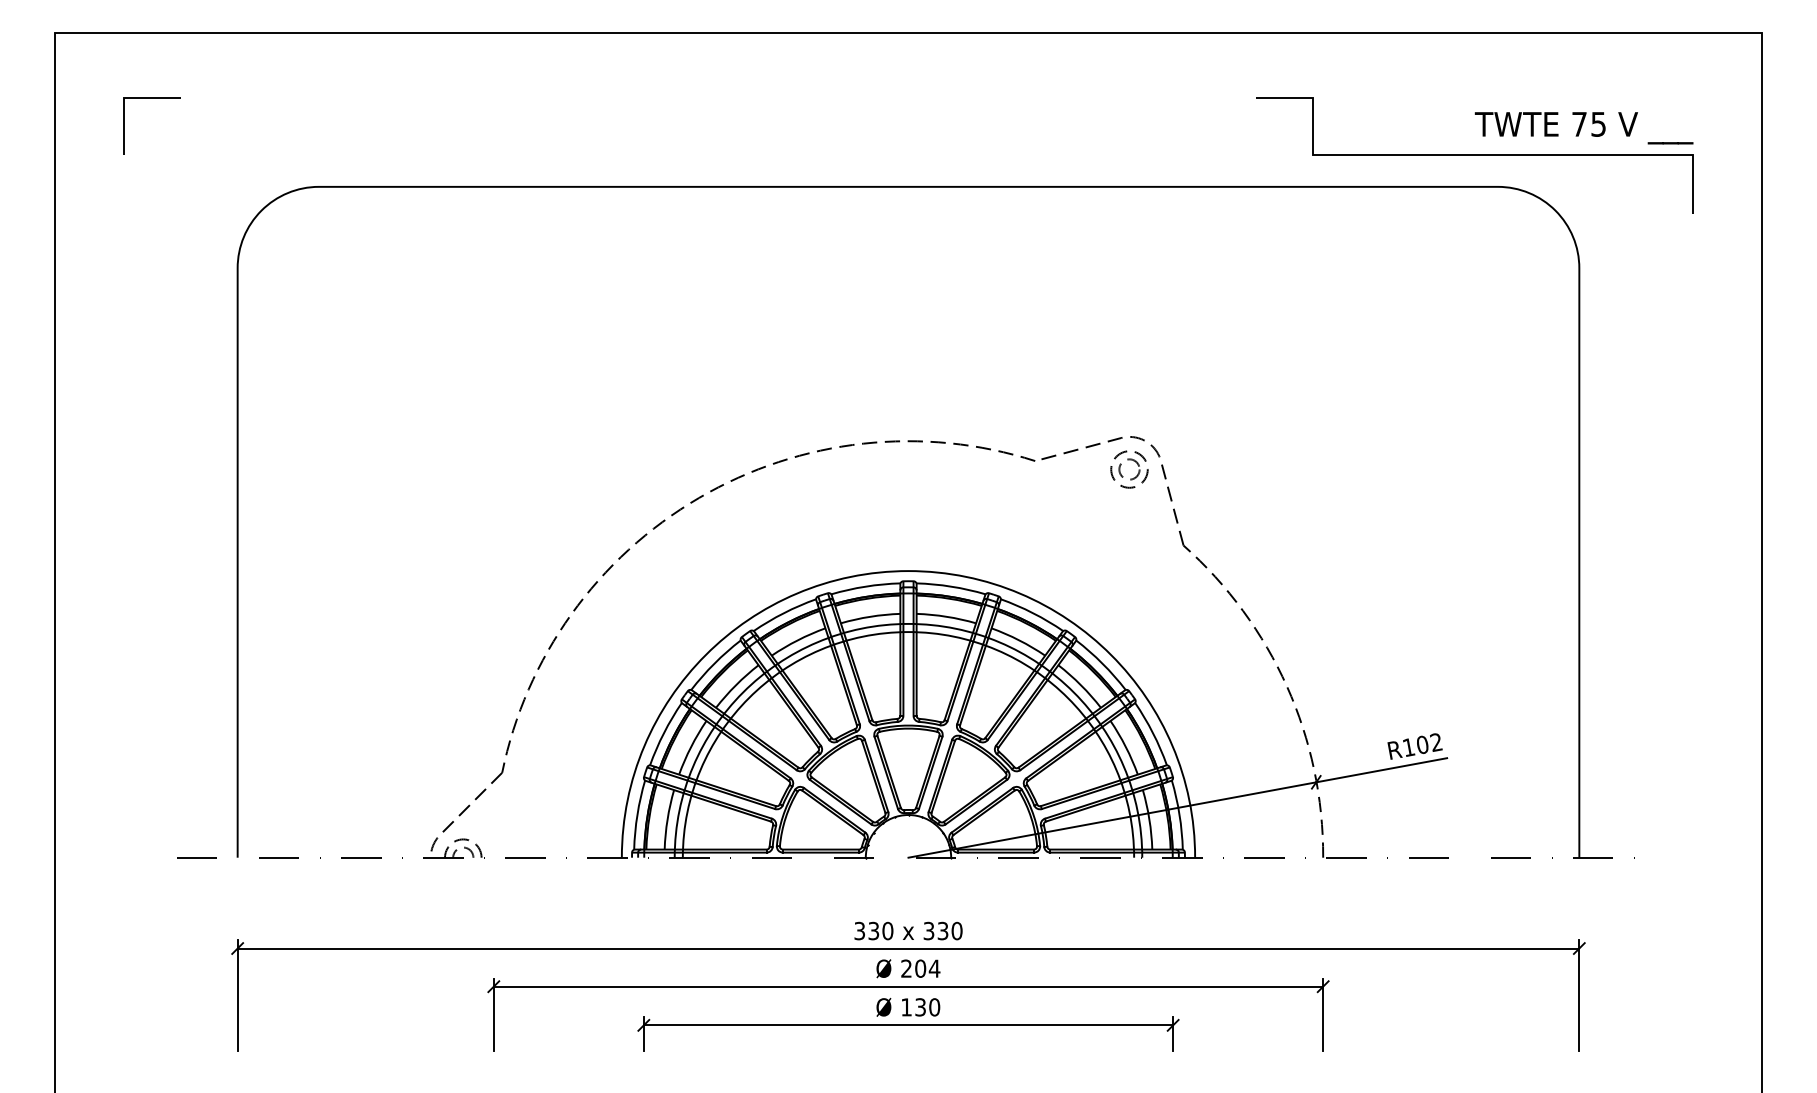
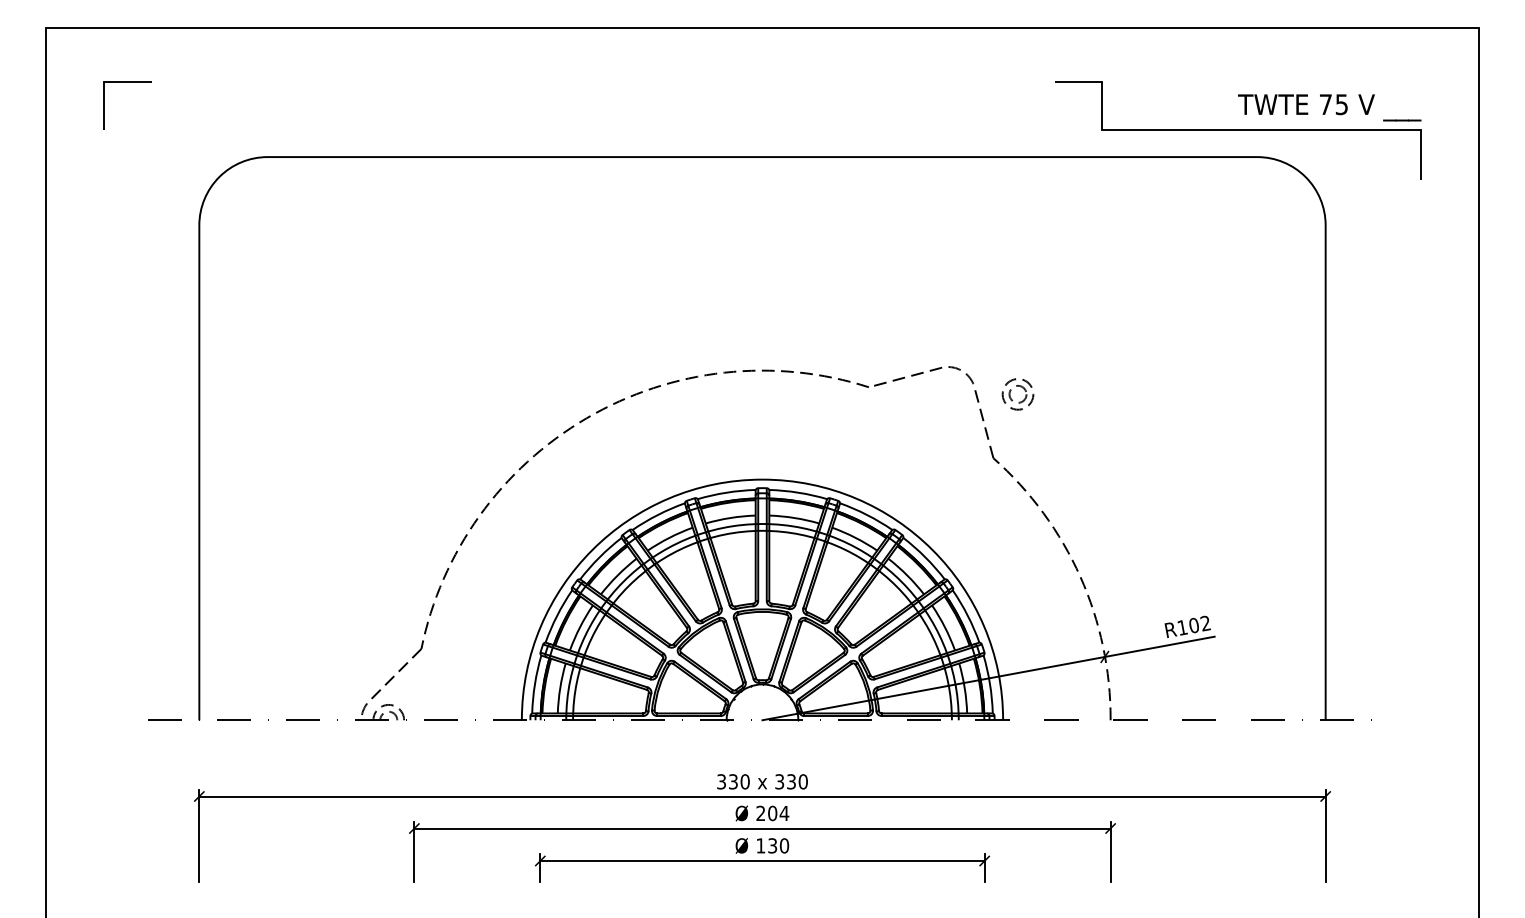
part: (1121, 473) -> (1011, 397), moved

